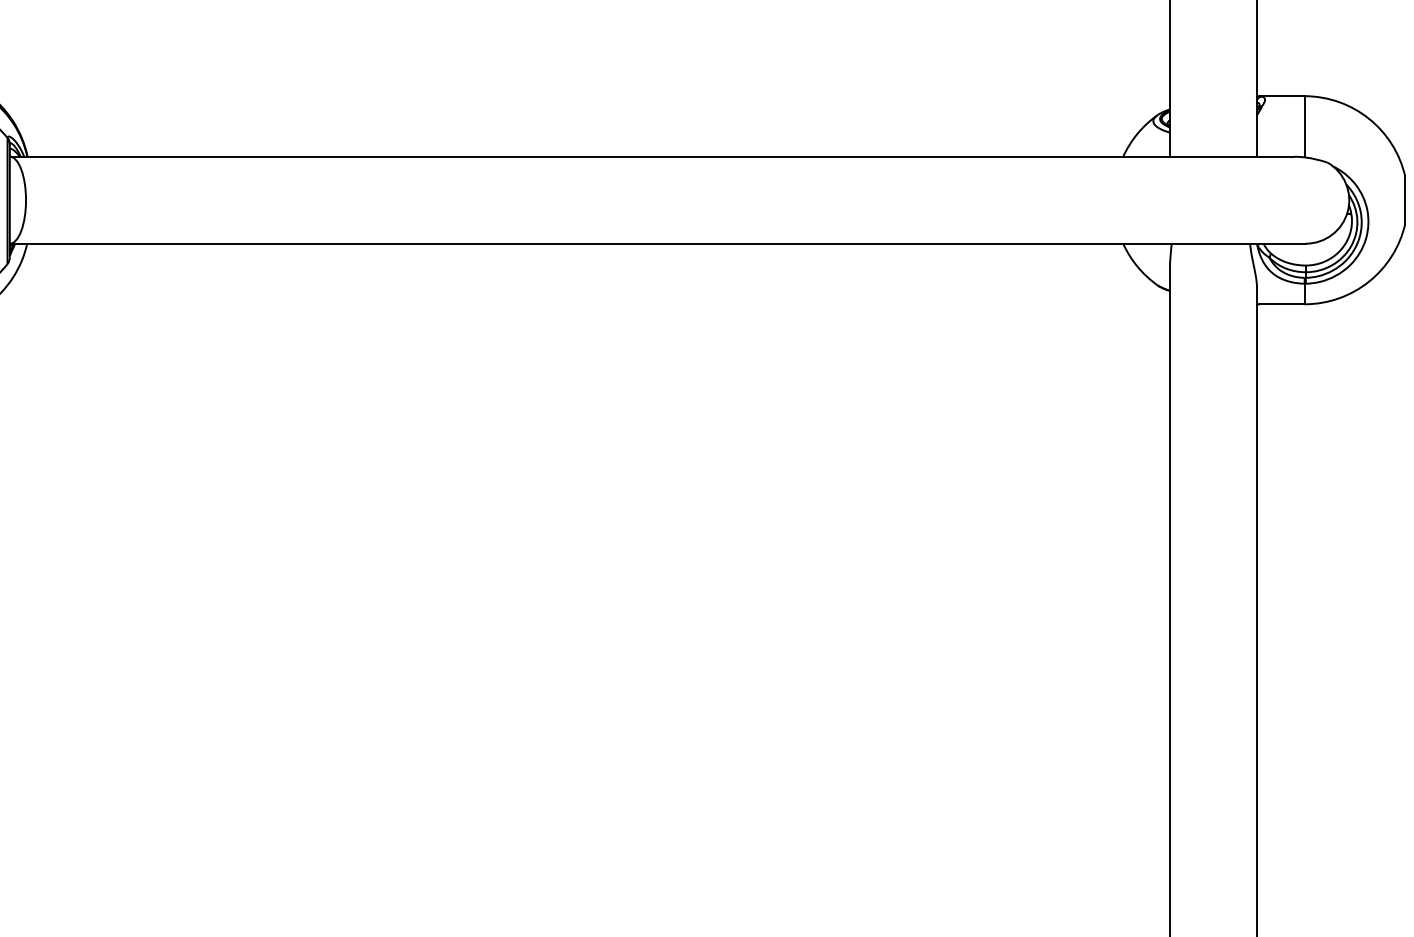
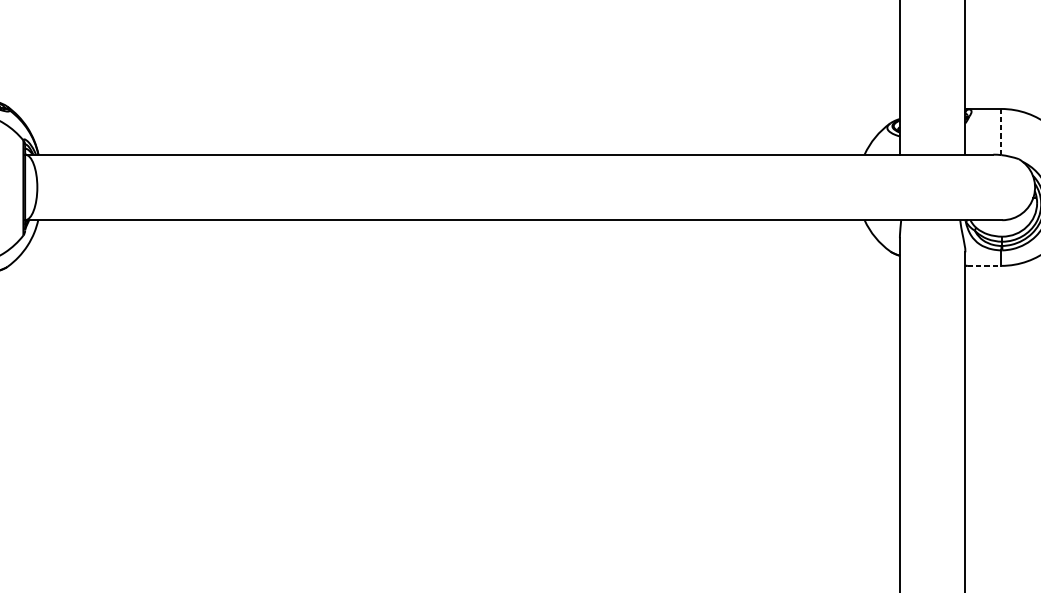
line: (1304, 126) -> (1001, 131), solid -> dashed
line: (1282, 304) -> (984, 266), solid -> dashed

